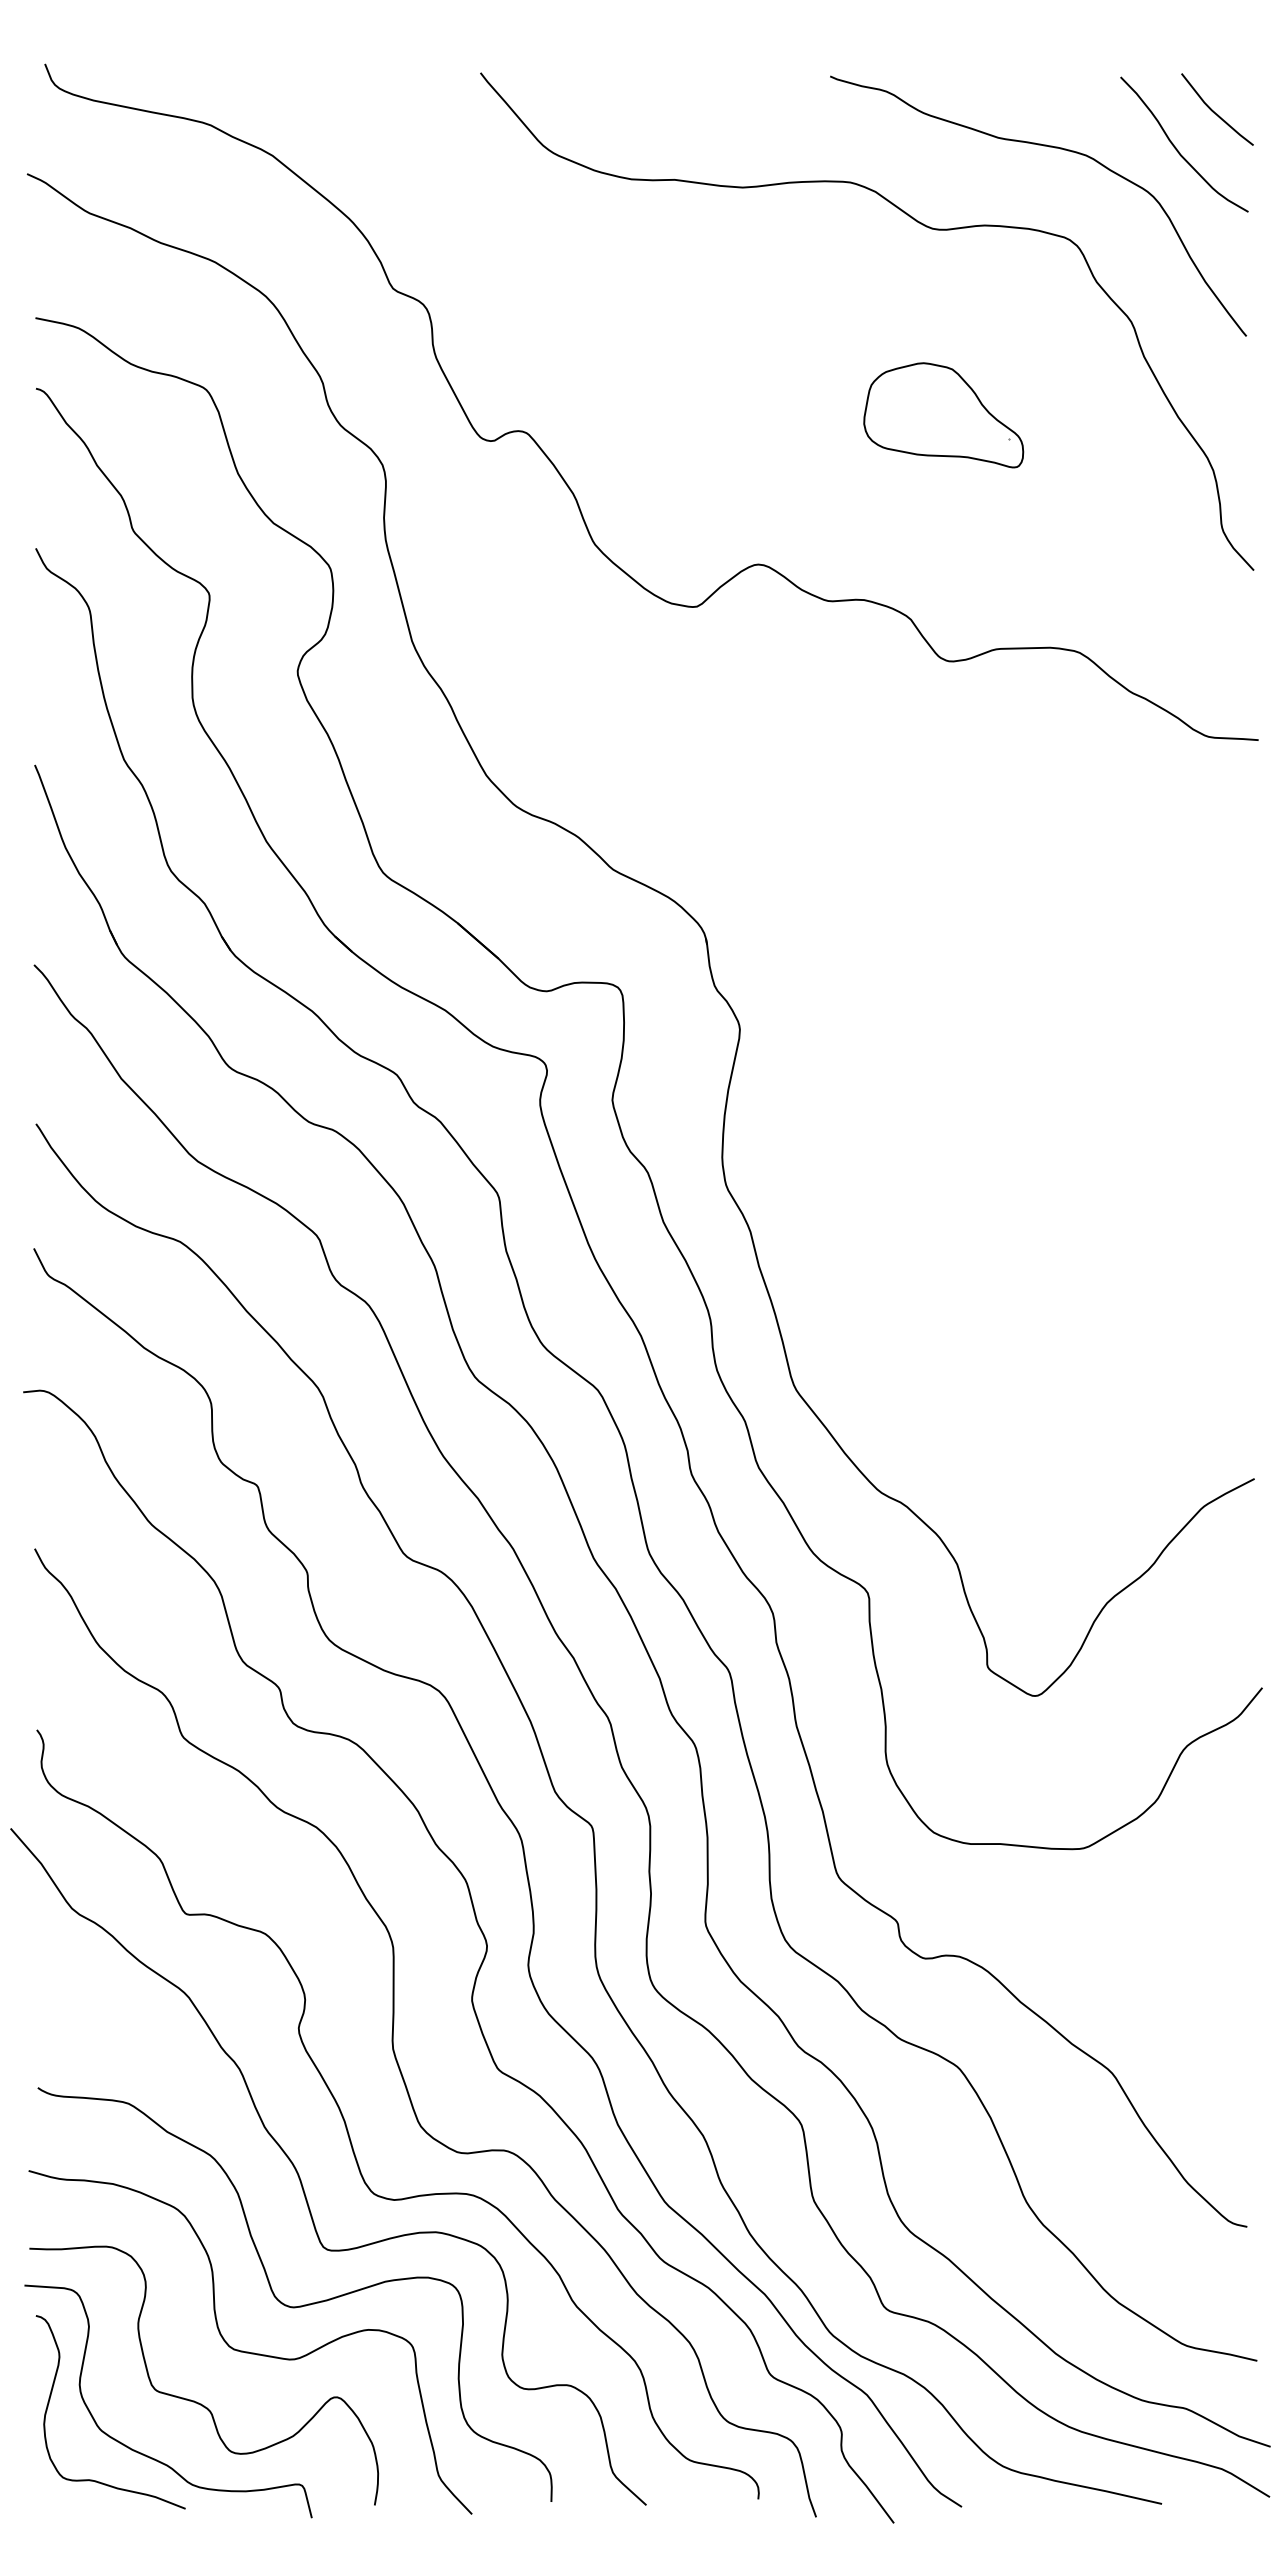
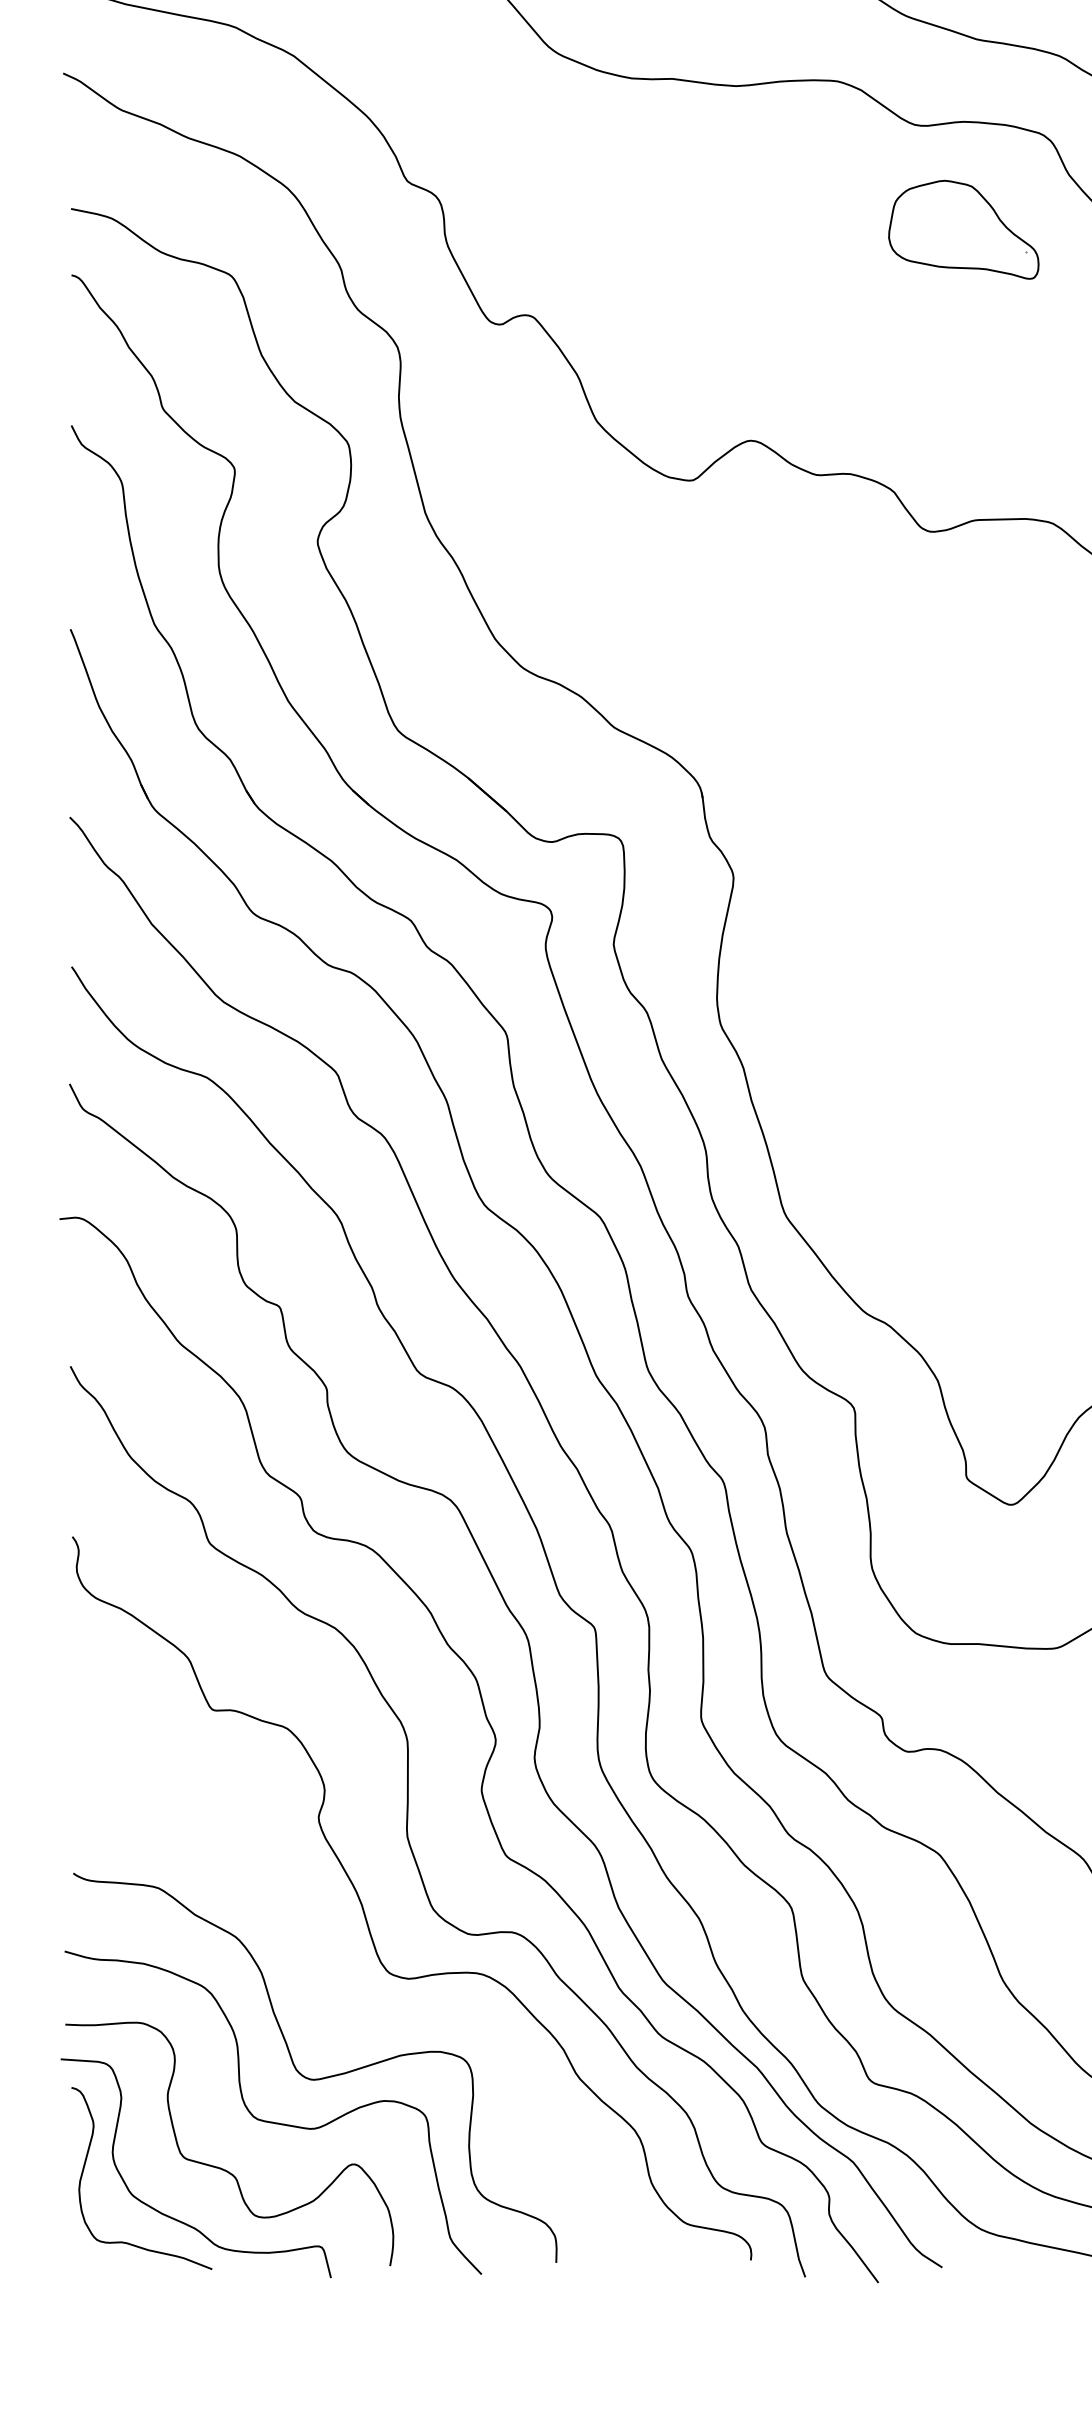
part: (943, 415) -> (963, 229), moved
curve: (299, 2174) -> (319, 1954), removed

